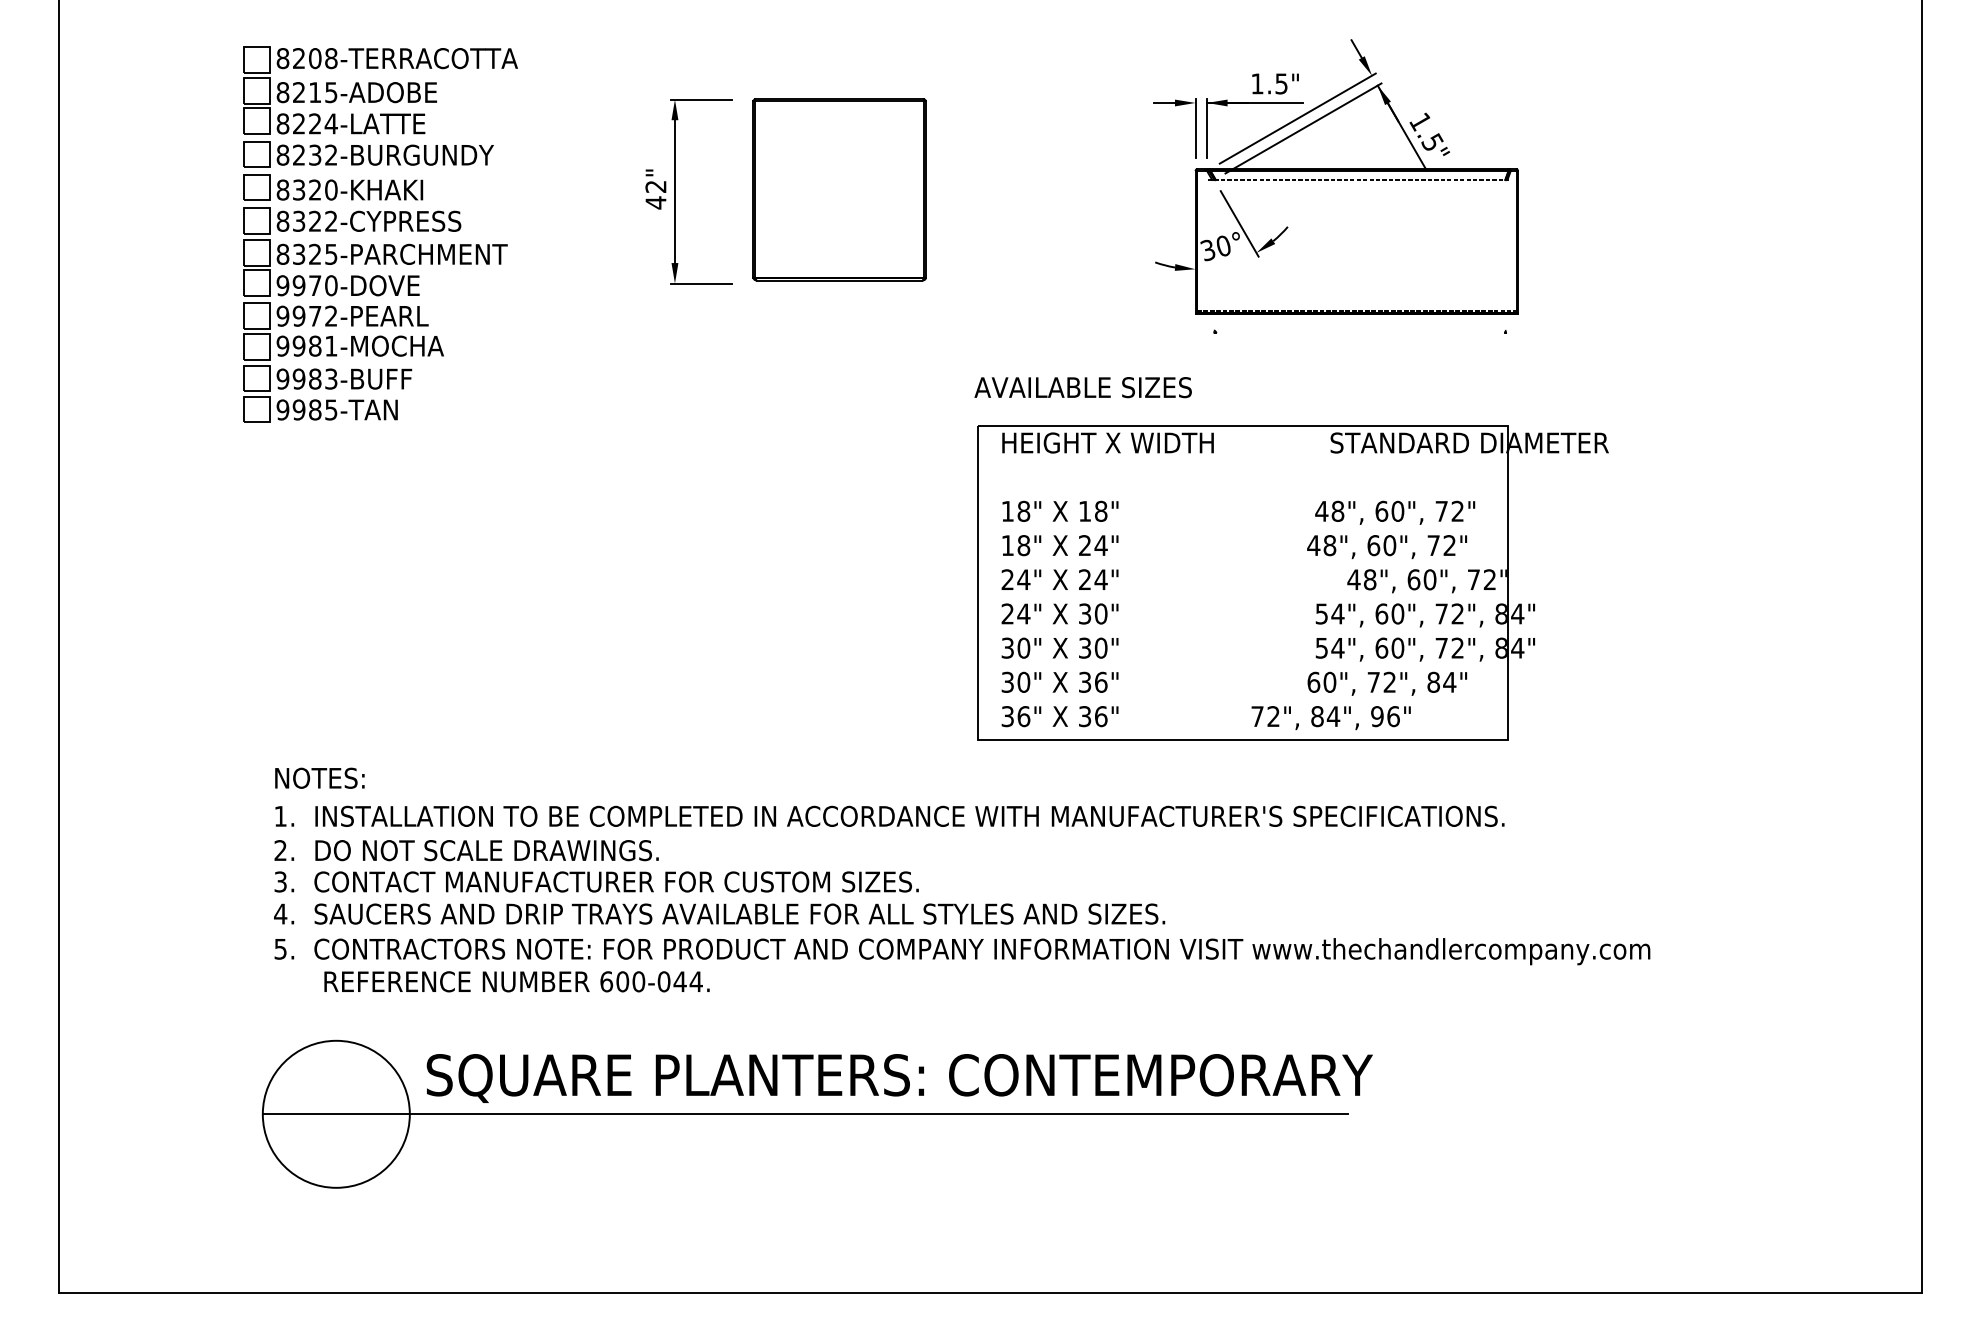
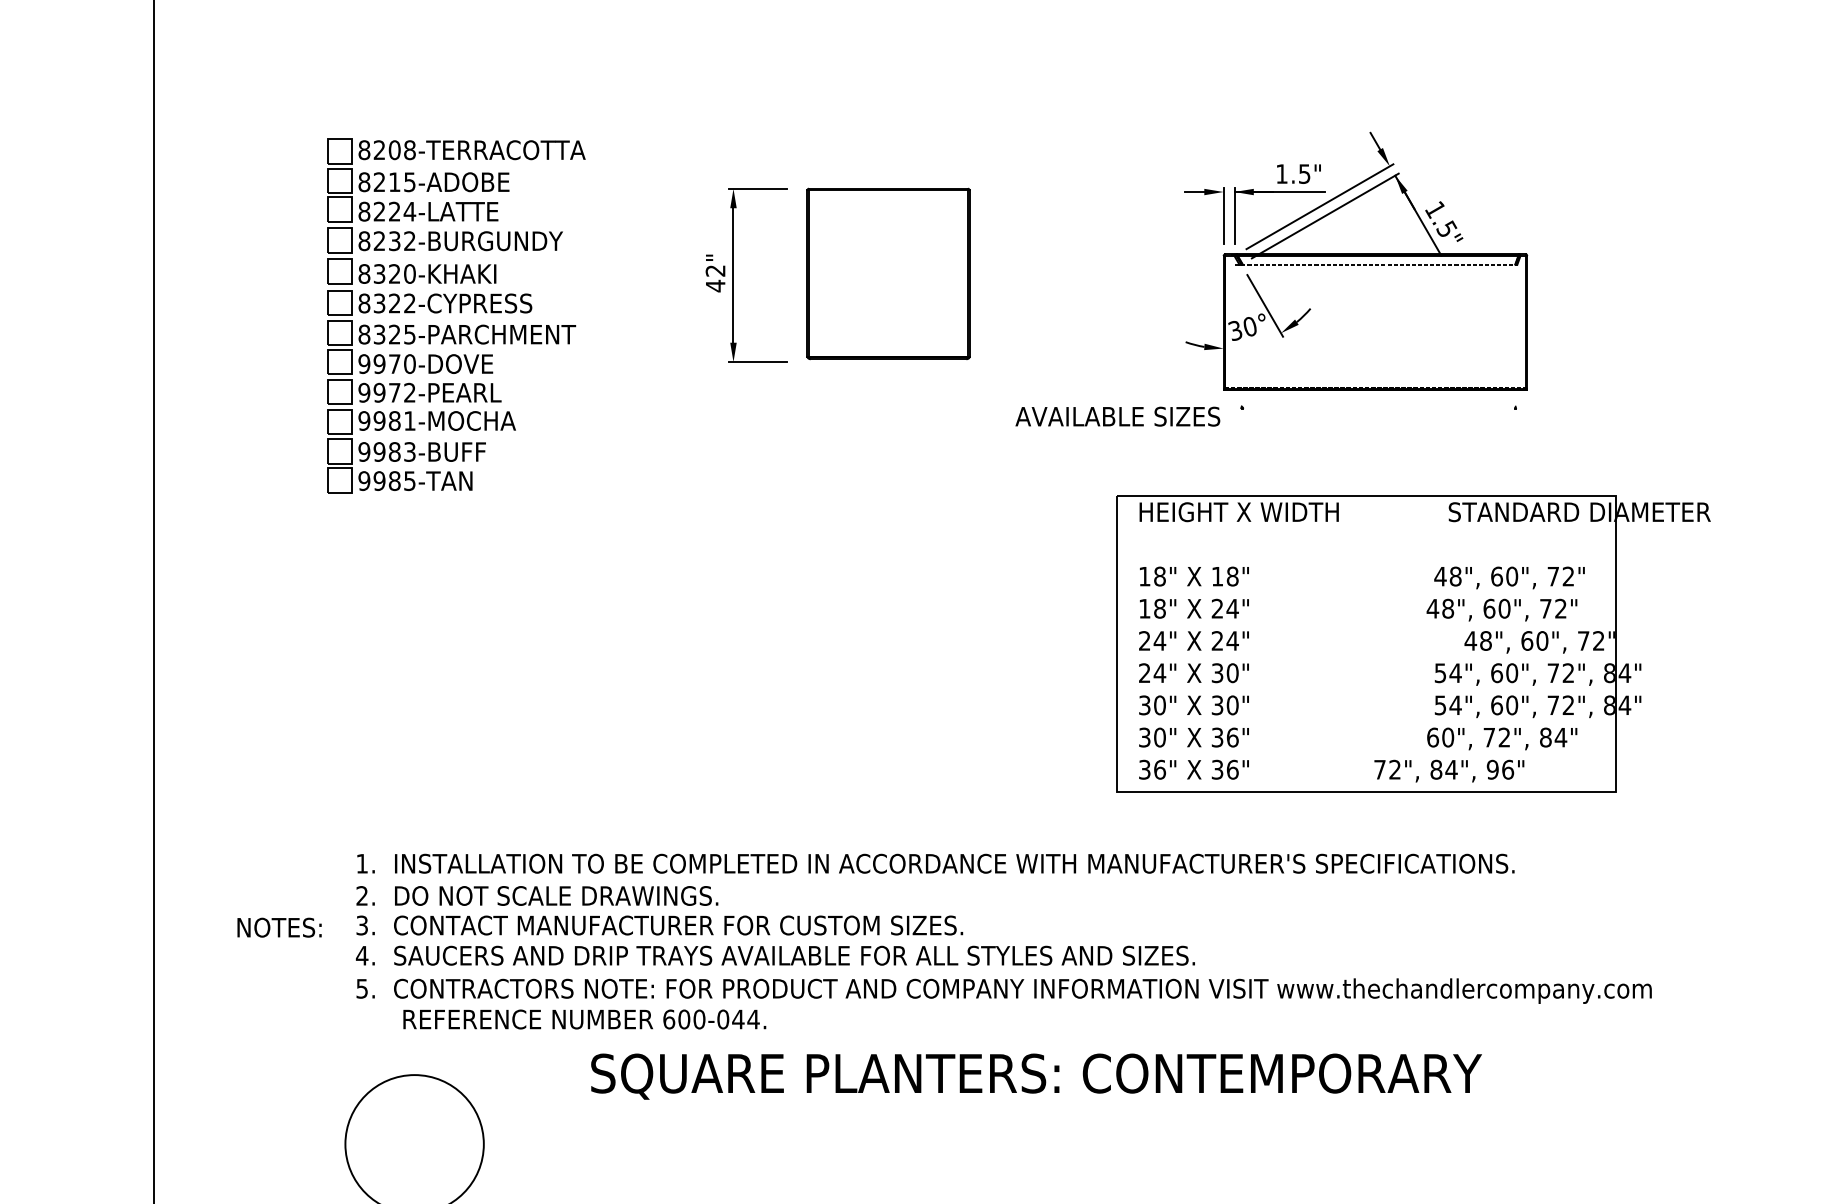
text: (1082, 387) -> (1117, 416), moved
part: (1292, 582) -> (1412, 643), moved
text: (319, 777) -> (279, 926), moved
text: (899, 1078) -> (1036, 1076), moved
line: (805, 1114) -> (856, 1144), removed

